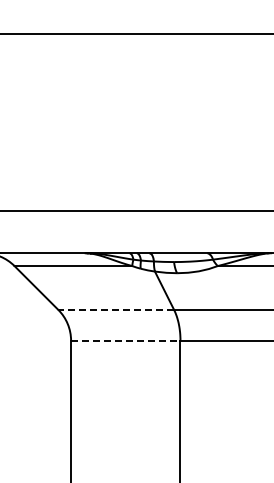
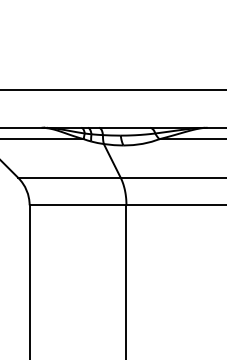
line: (116, 309) -> (69, 177), dashed -> solid
line: (125, 340) -> (77, 205), dashed -> solid

